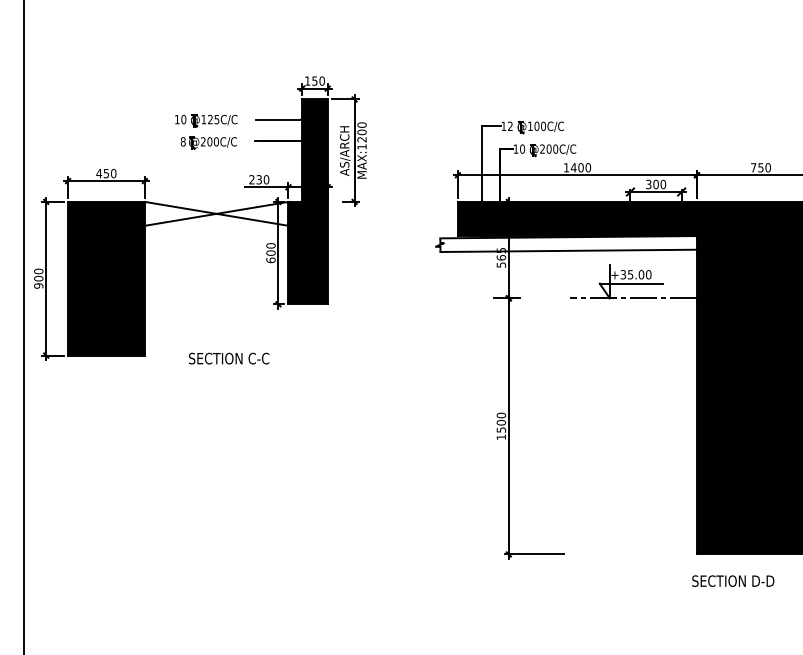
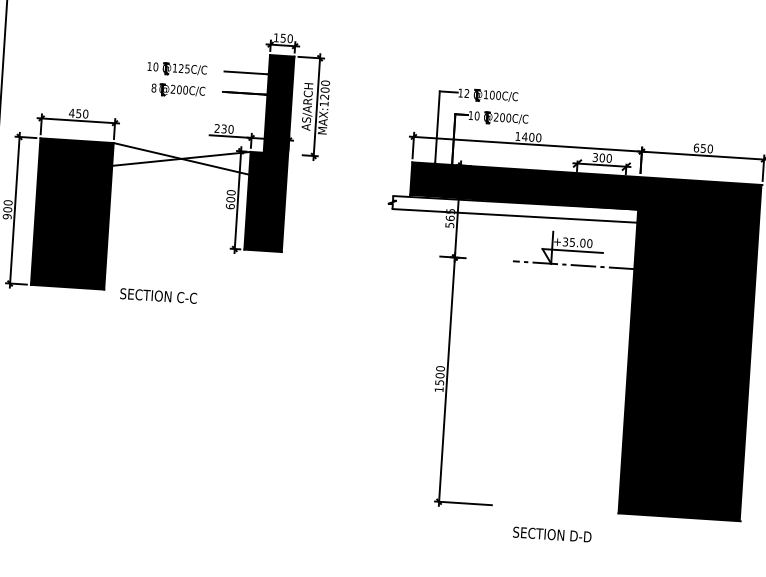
text: (753, 167) -> (696, 147), 750 -> 650
text: (229, 358) -> (158, 295), moved
text: (733, 580) -> (552, 534), moved

